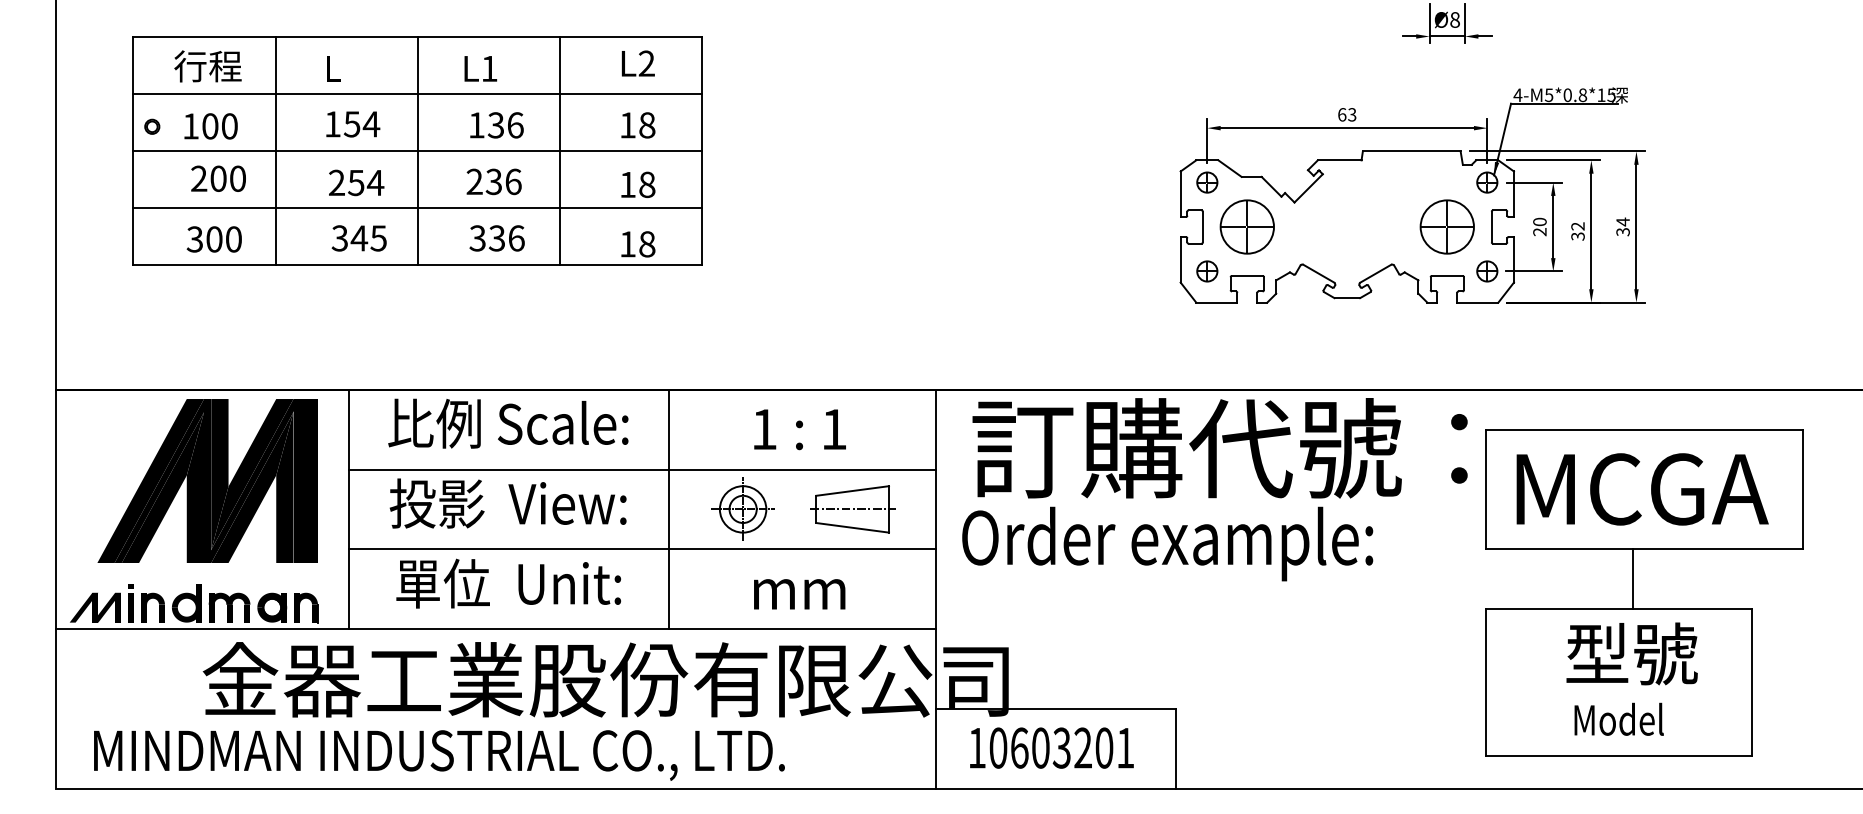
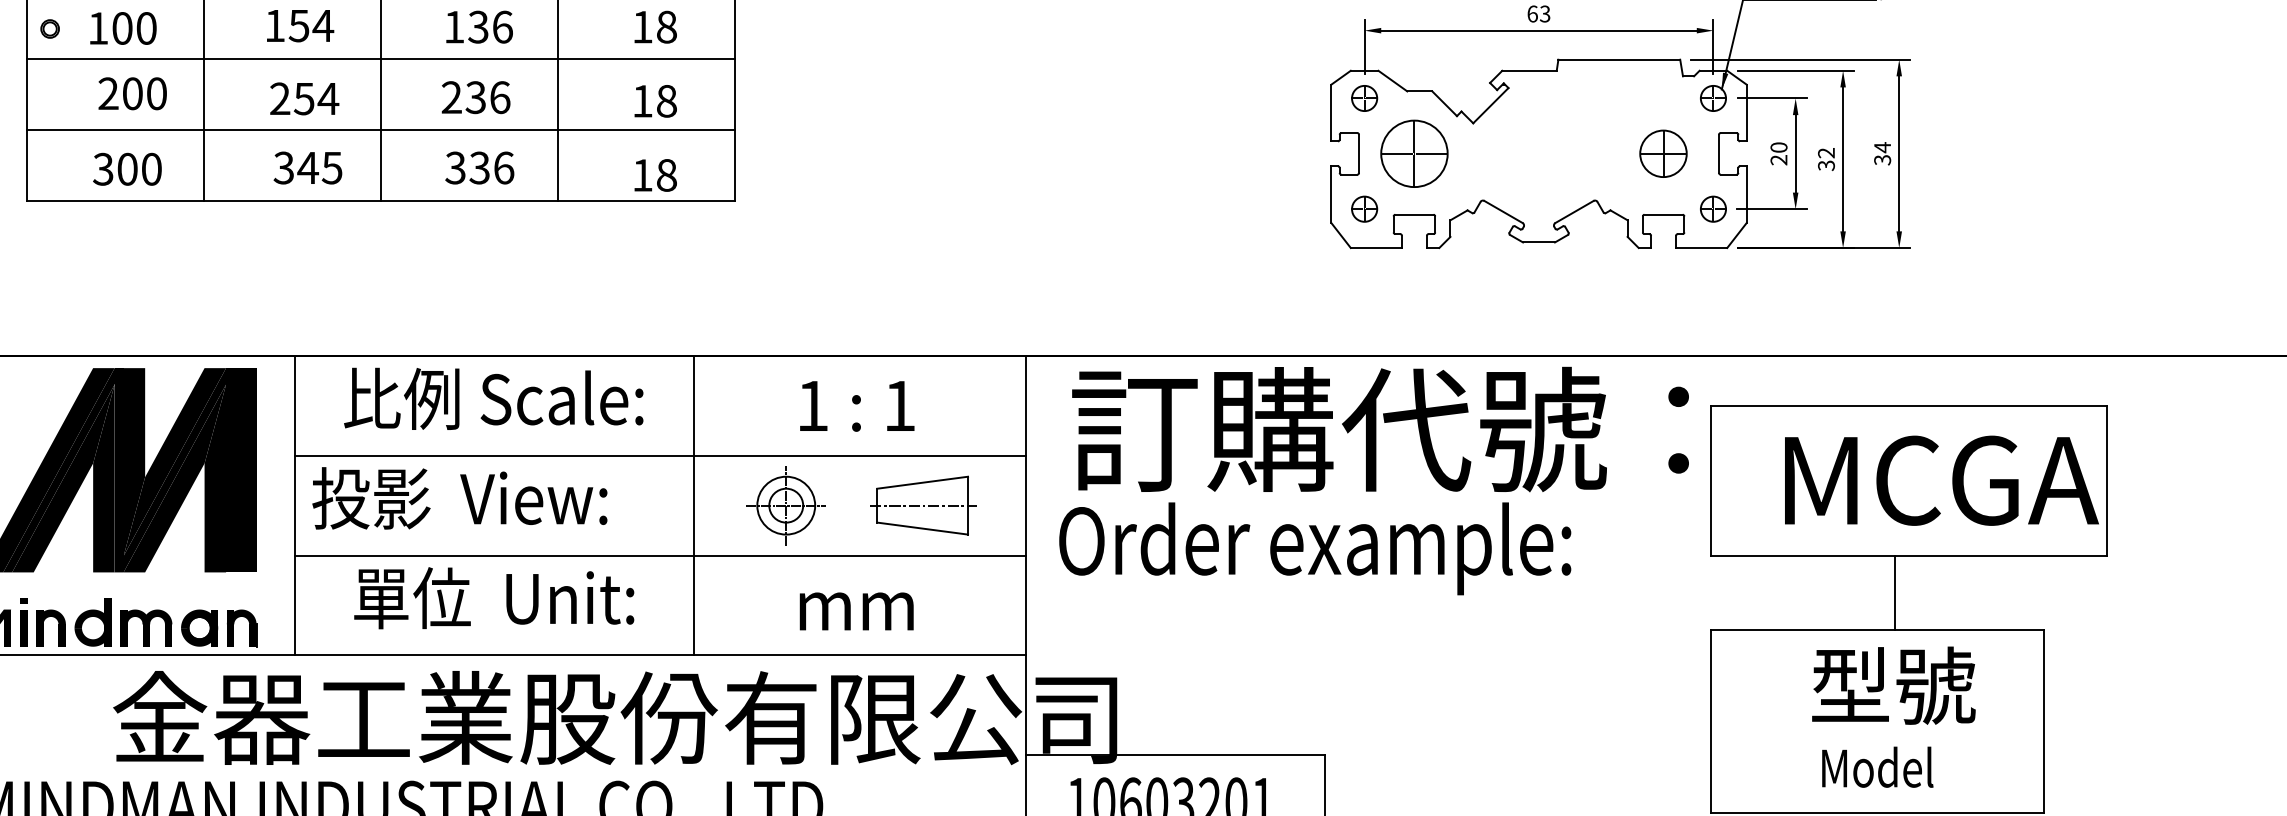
part: (1446, 226) -> (1662, 153), size x0.7
text: (1642, 489) -> (1941, 480), moved
text: (507, 503) -> (459, 498), moved

